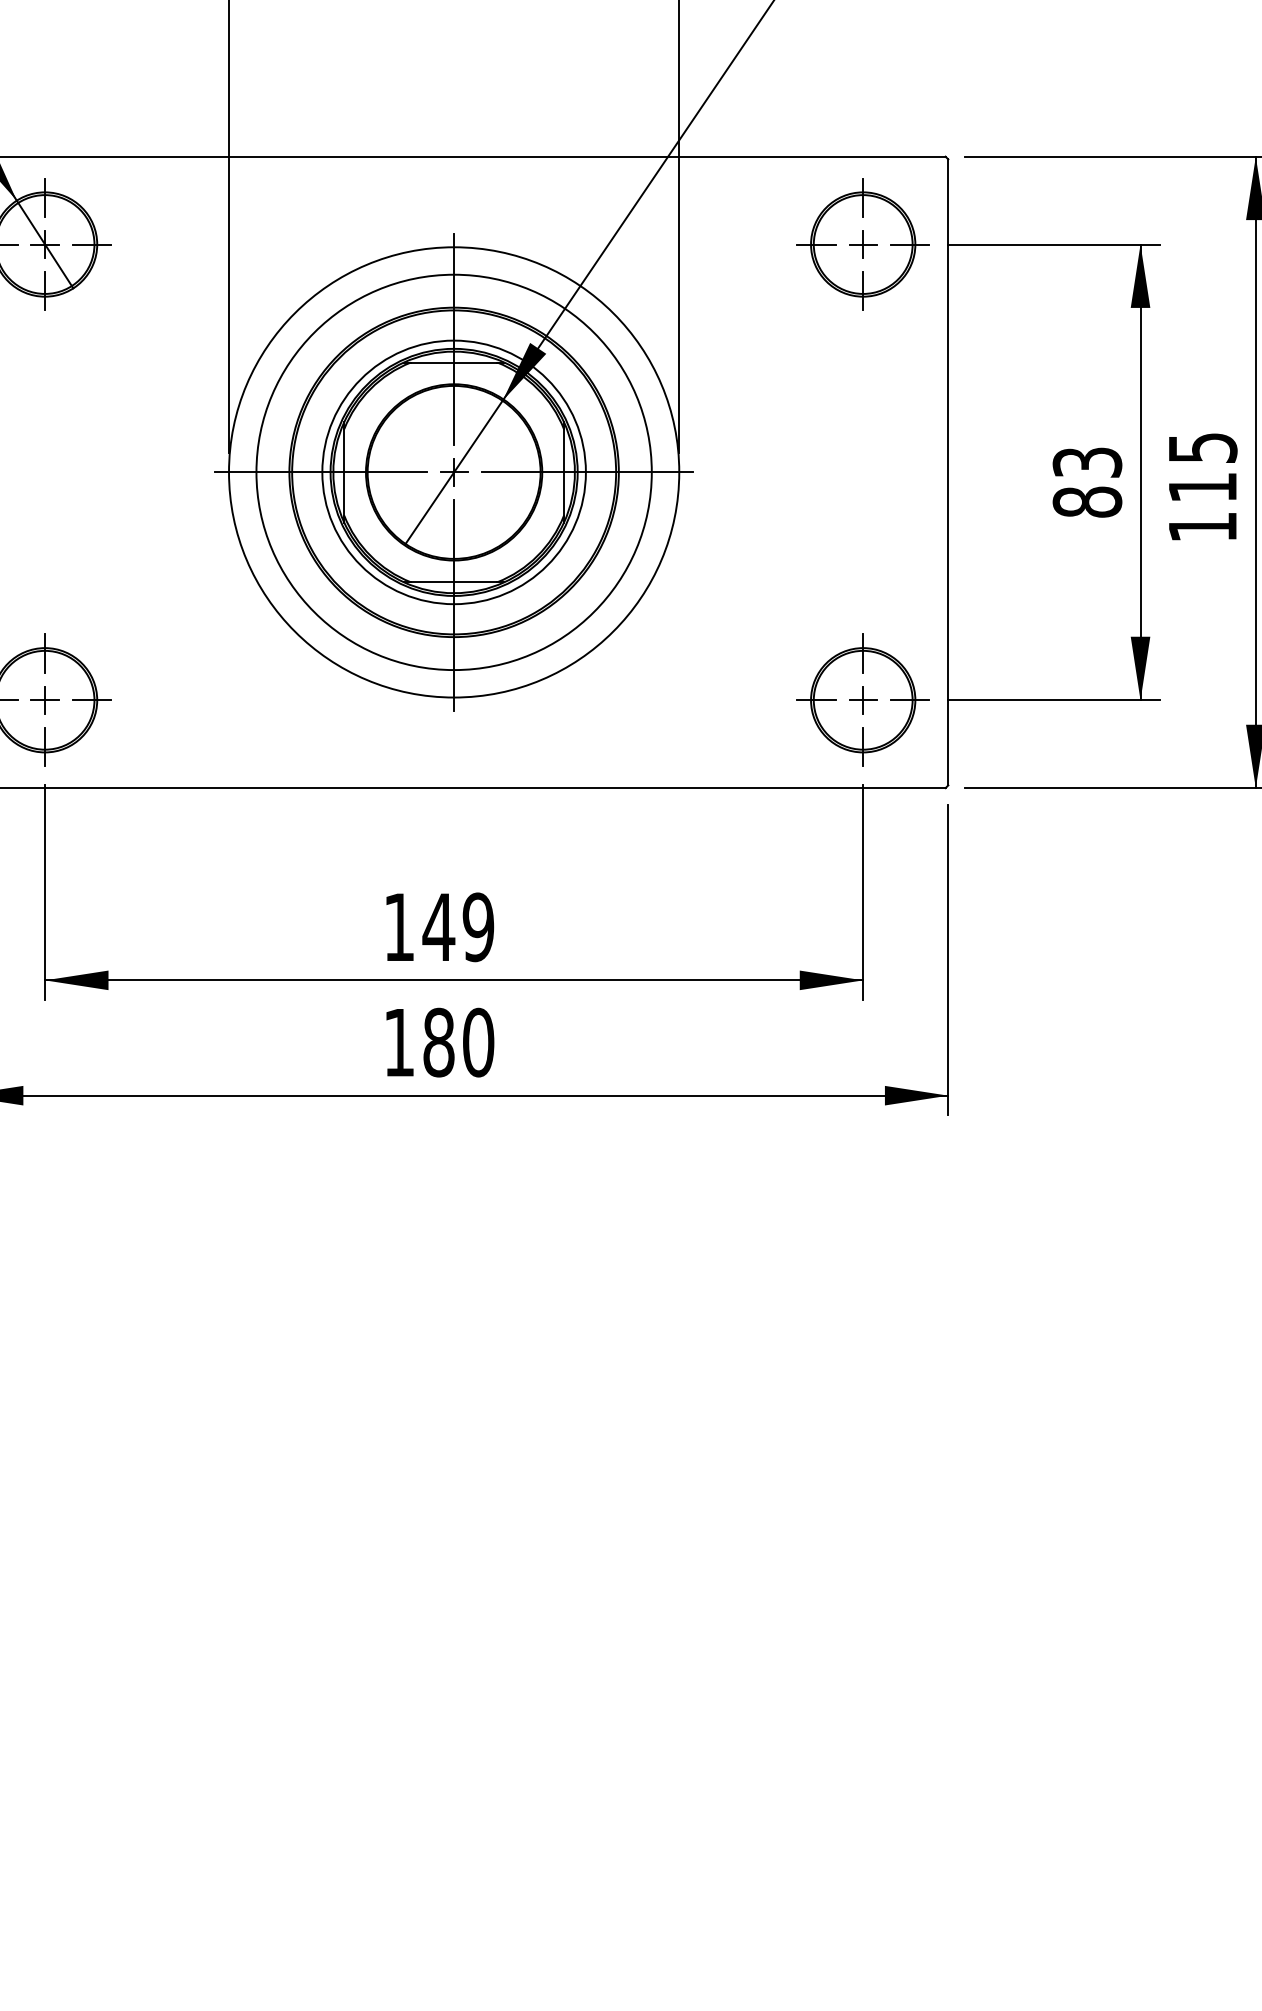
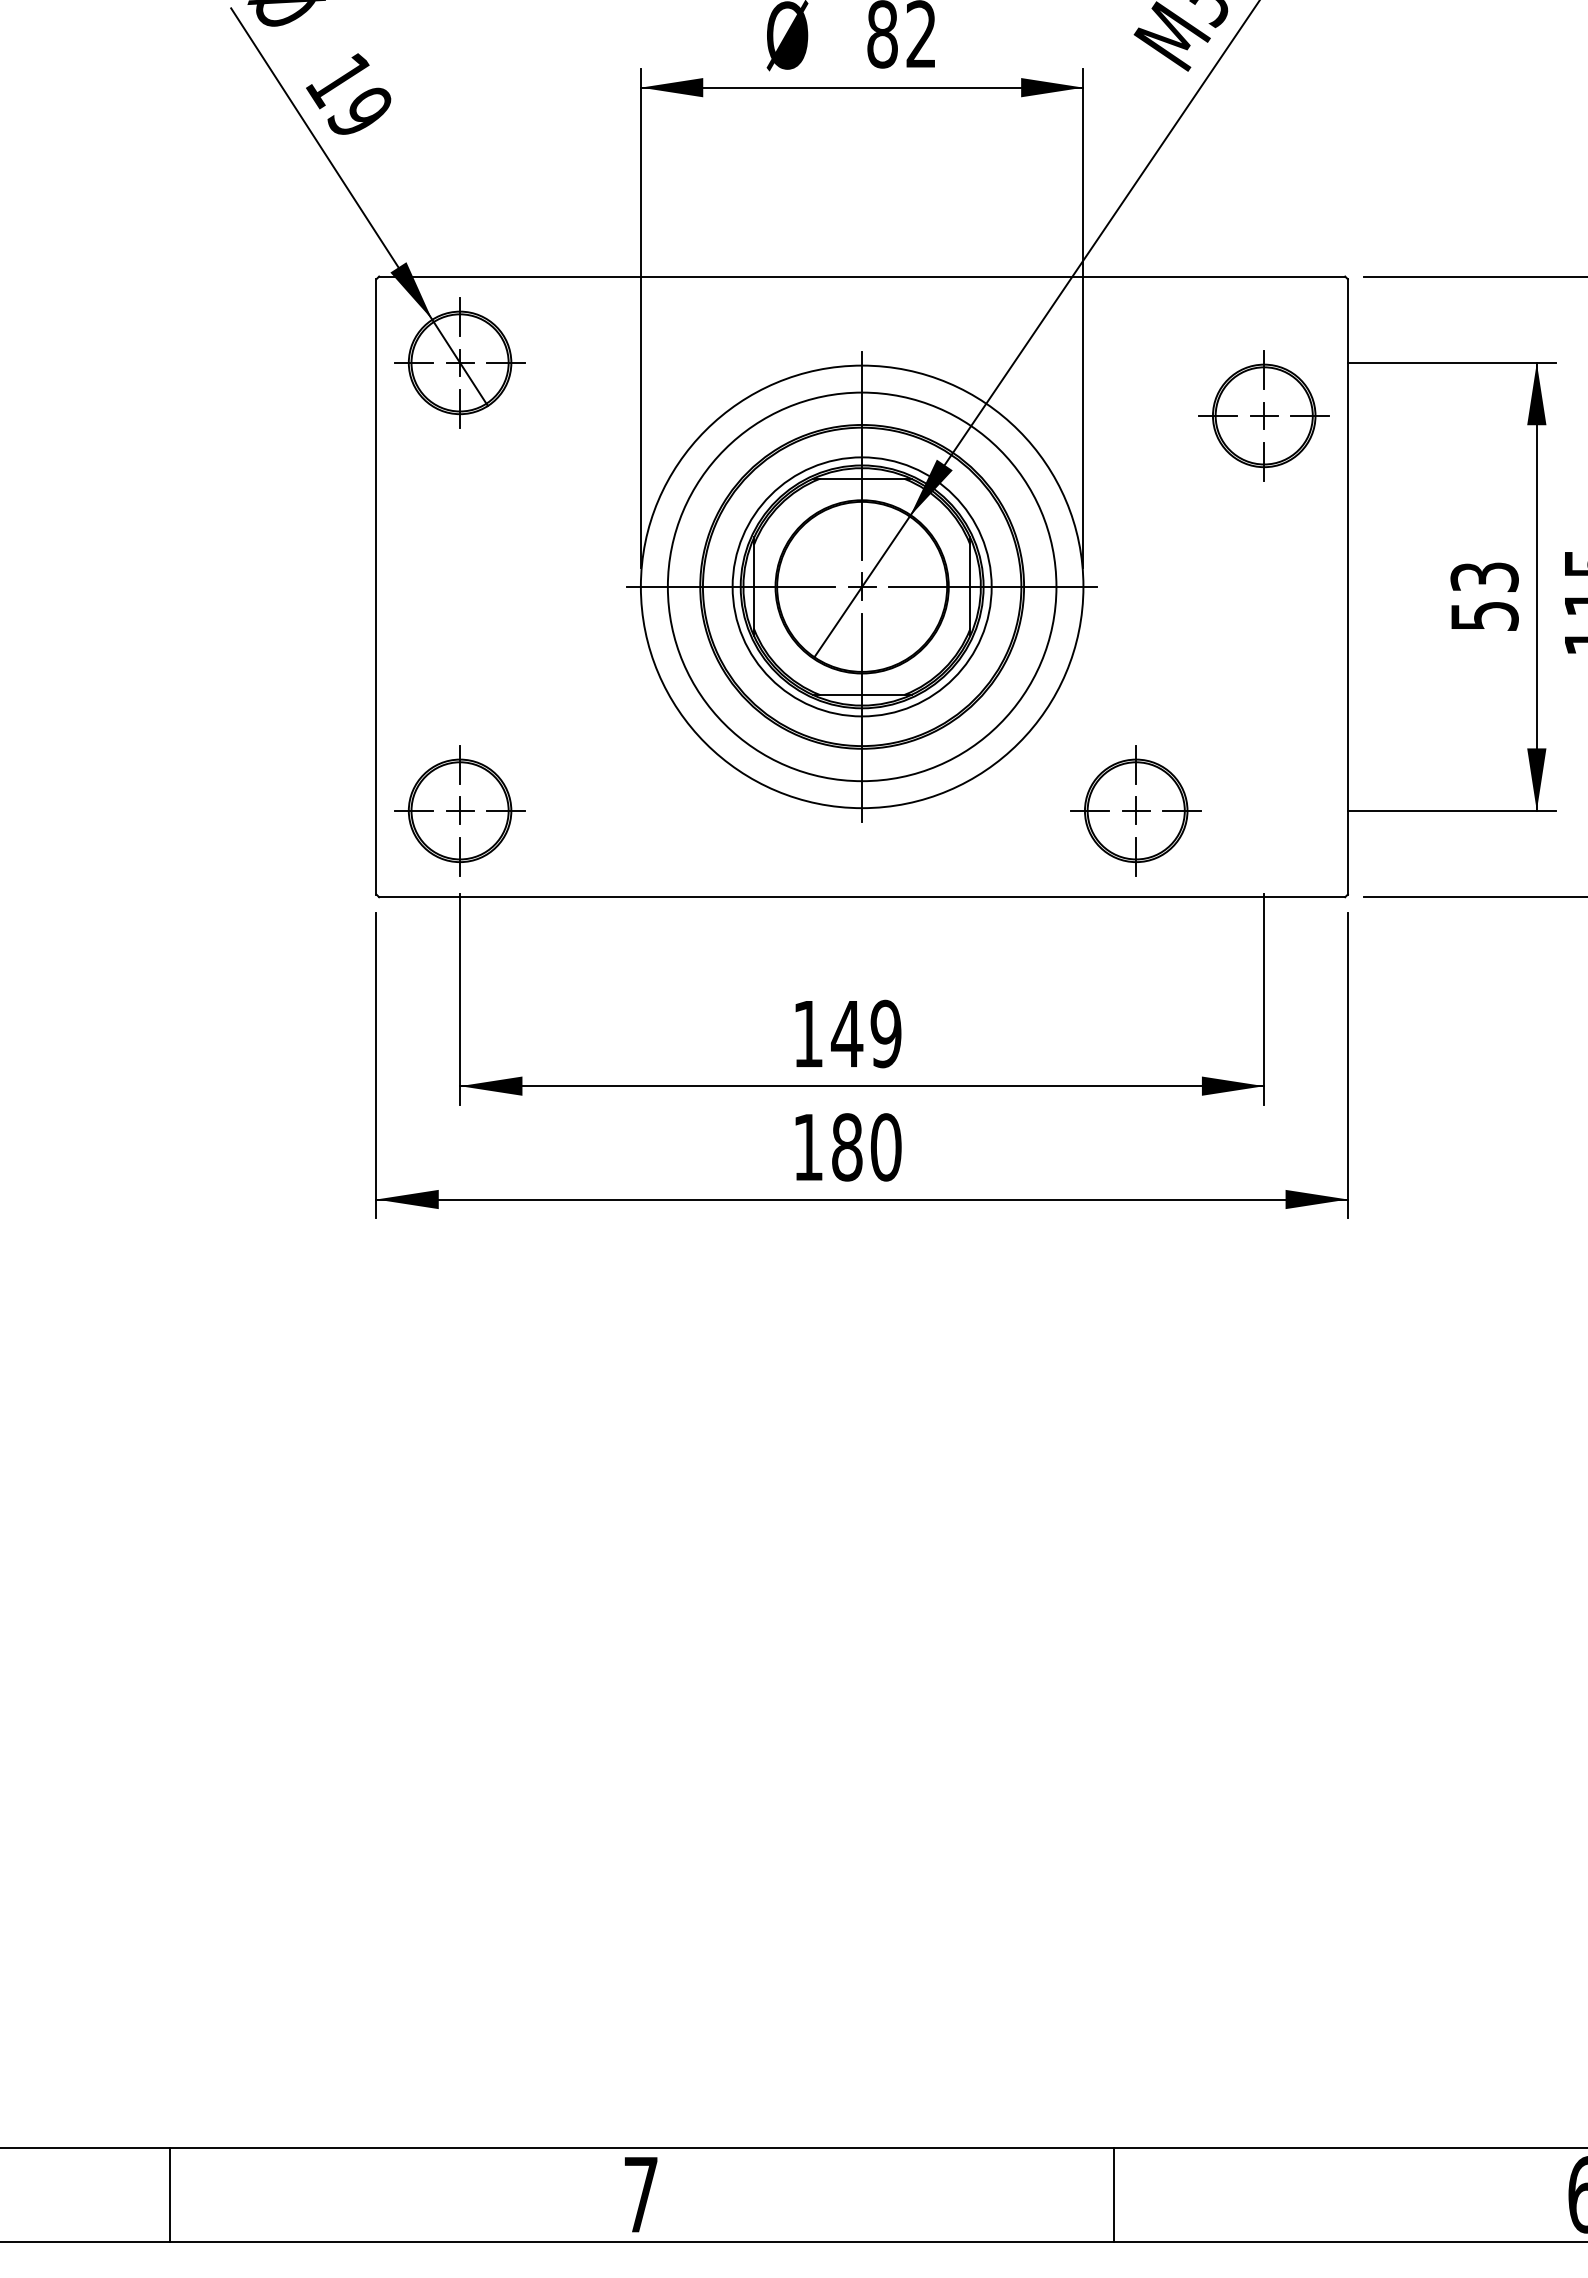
part: (862, 244) -> (1263, 415), moved
text: (1087, 501) -> (1484, 615), 83 -> 53
part: (862, 699) -> (1135, 810), moved

